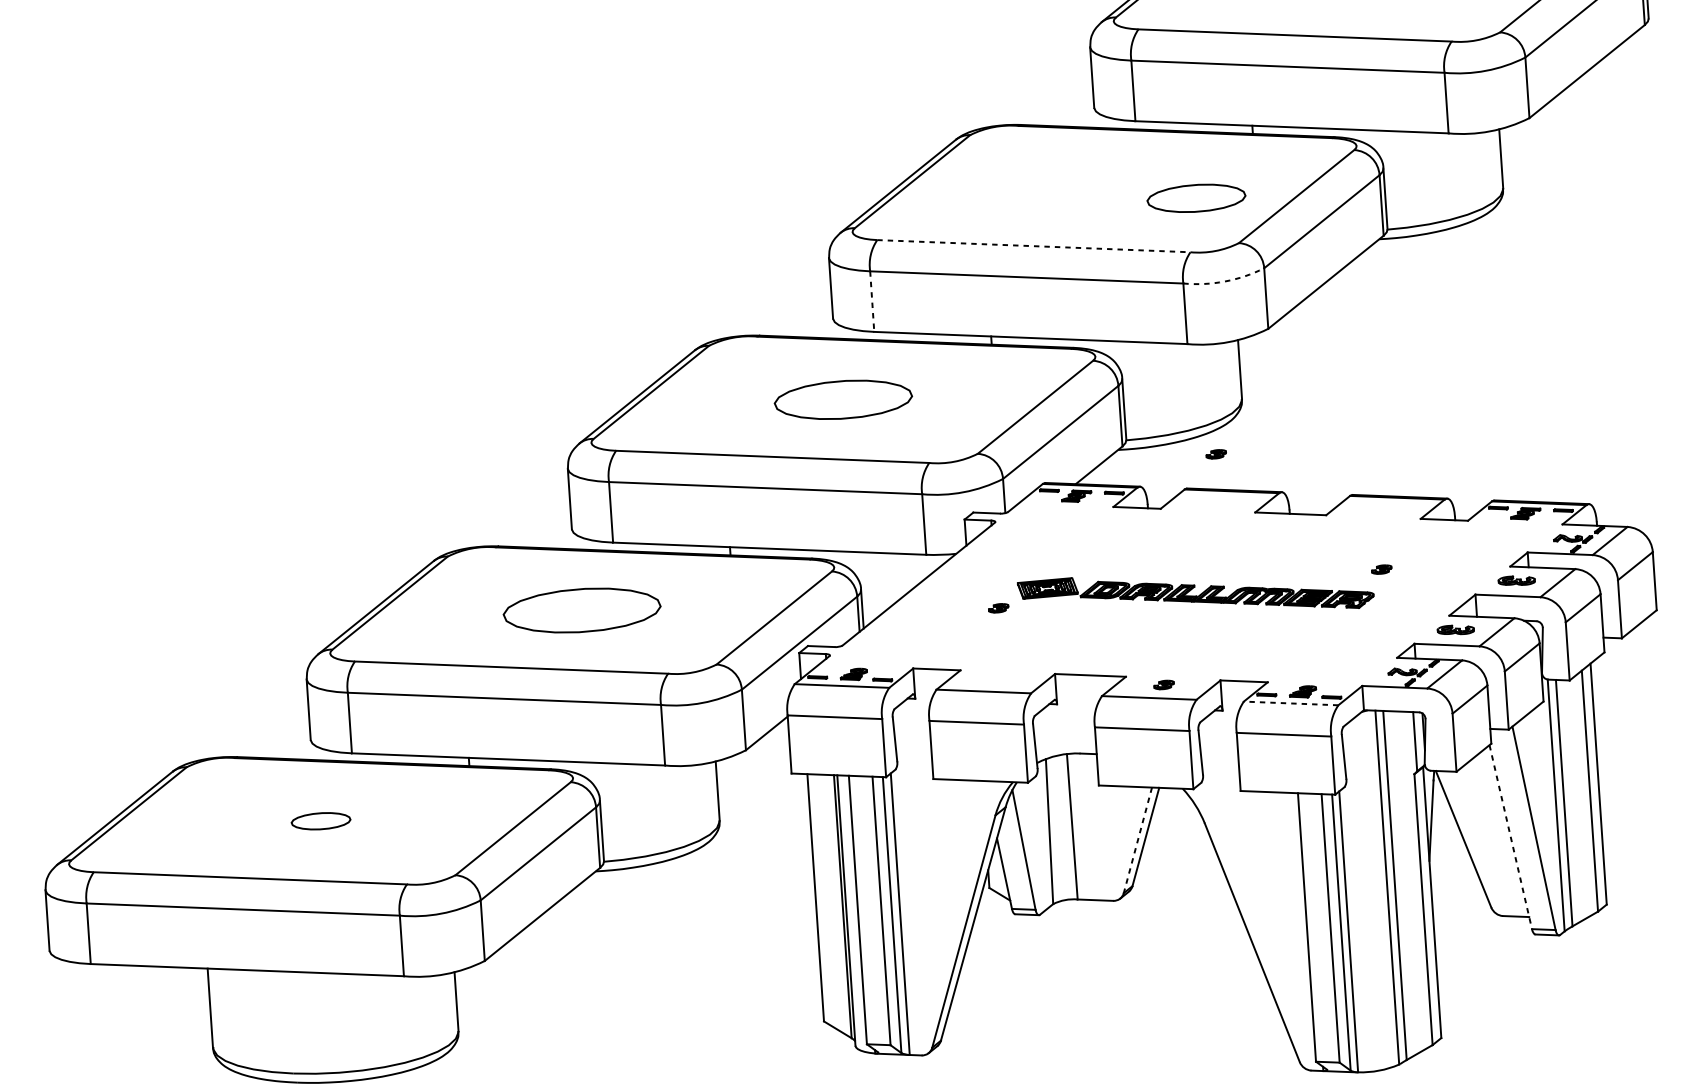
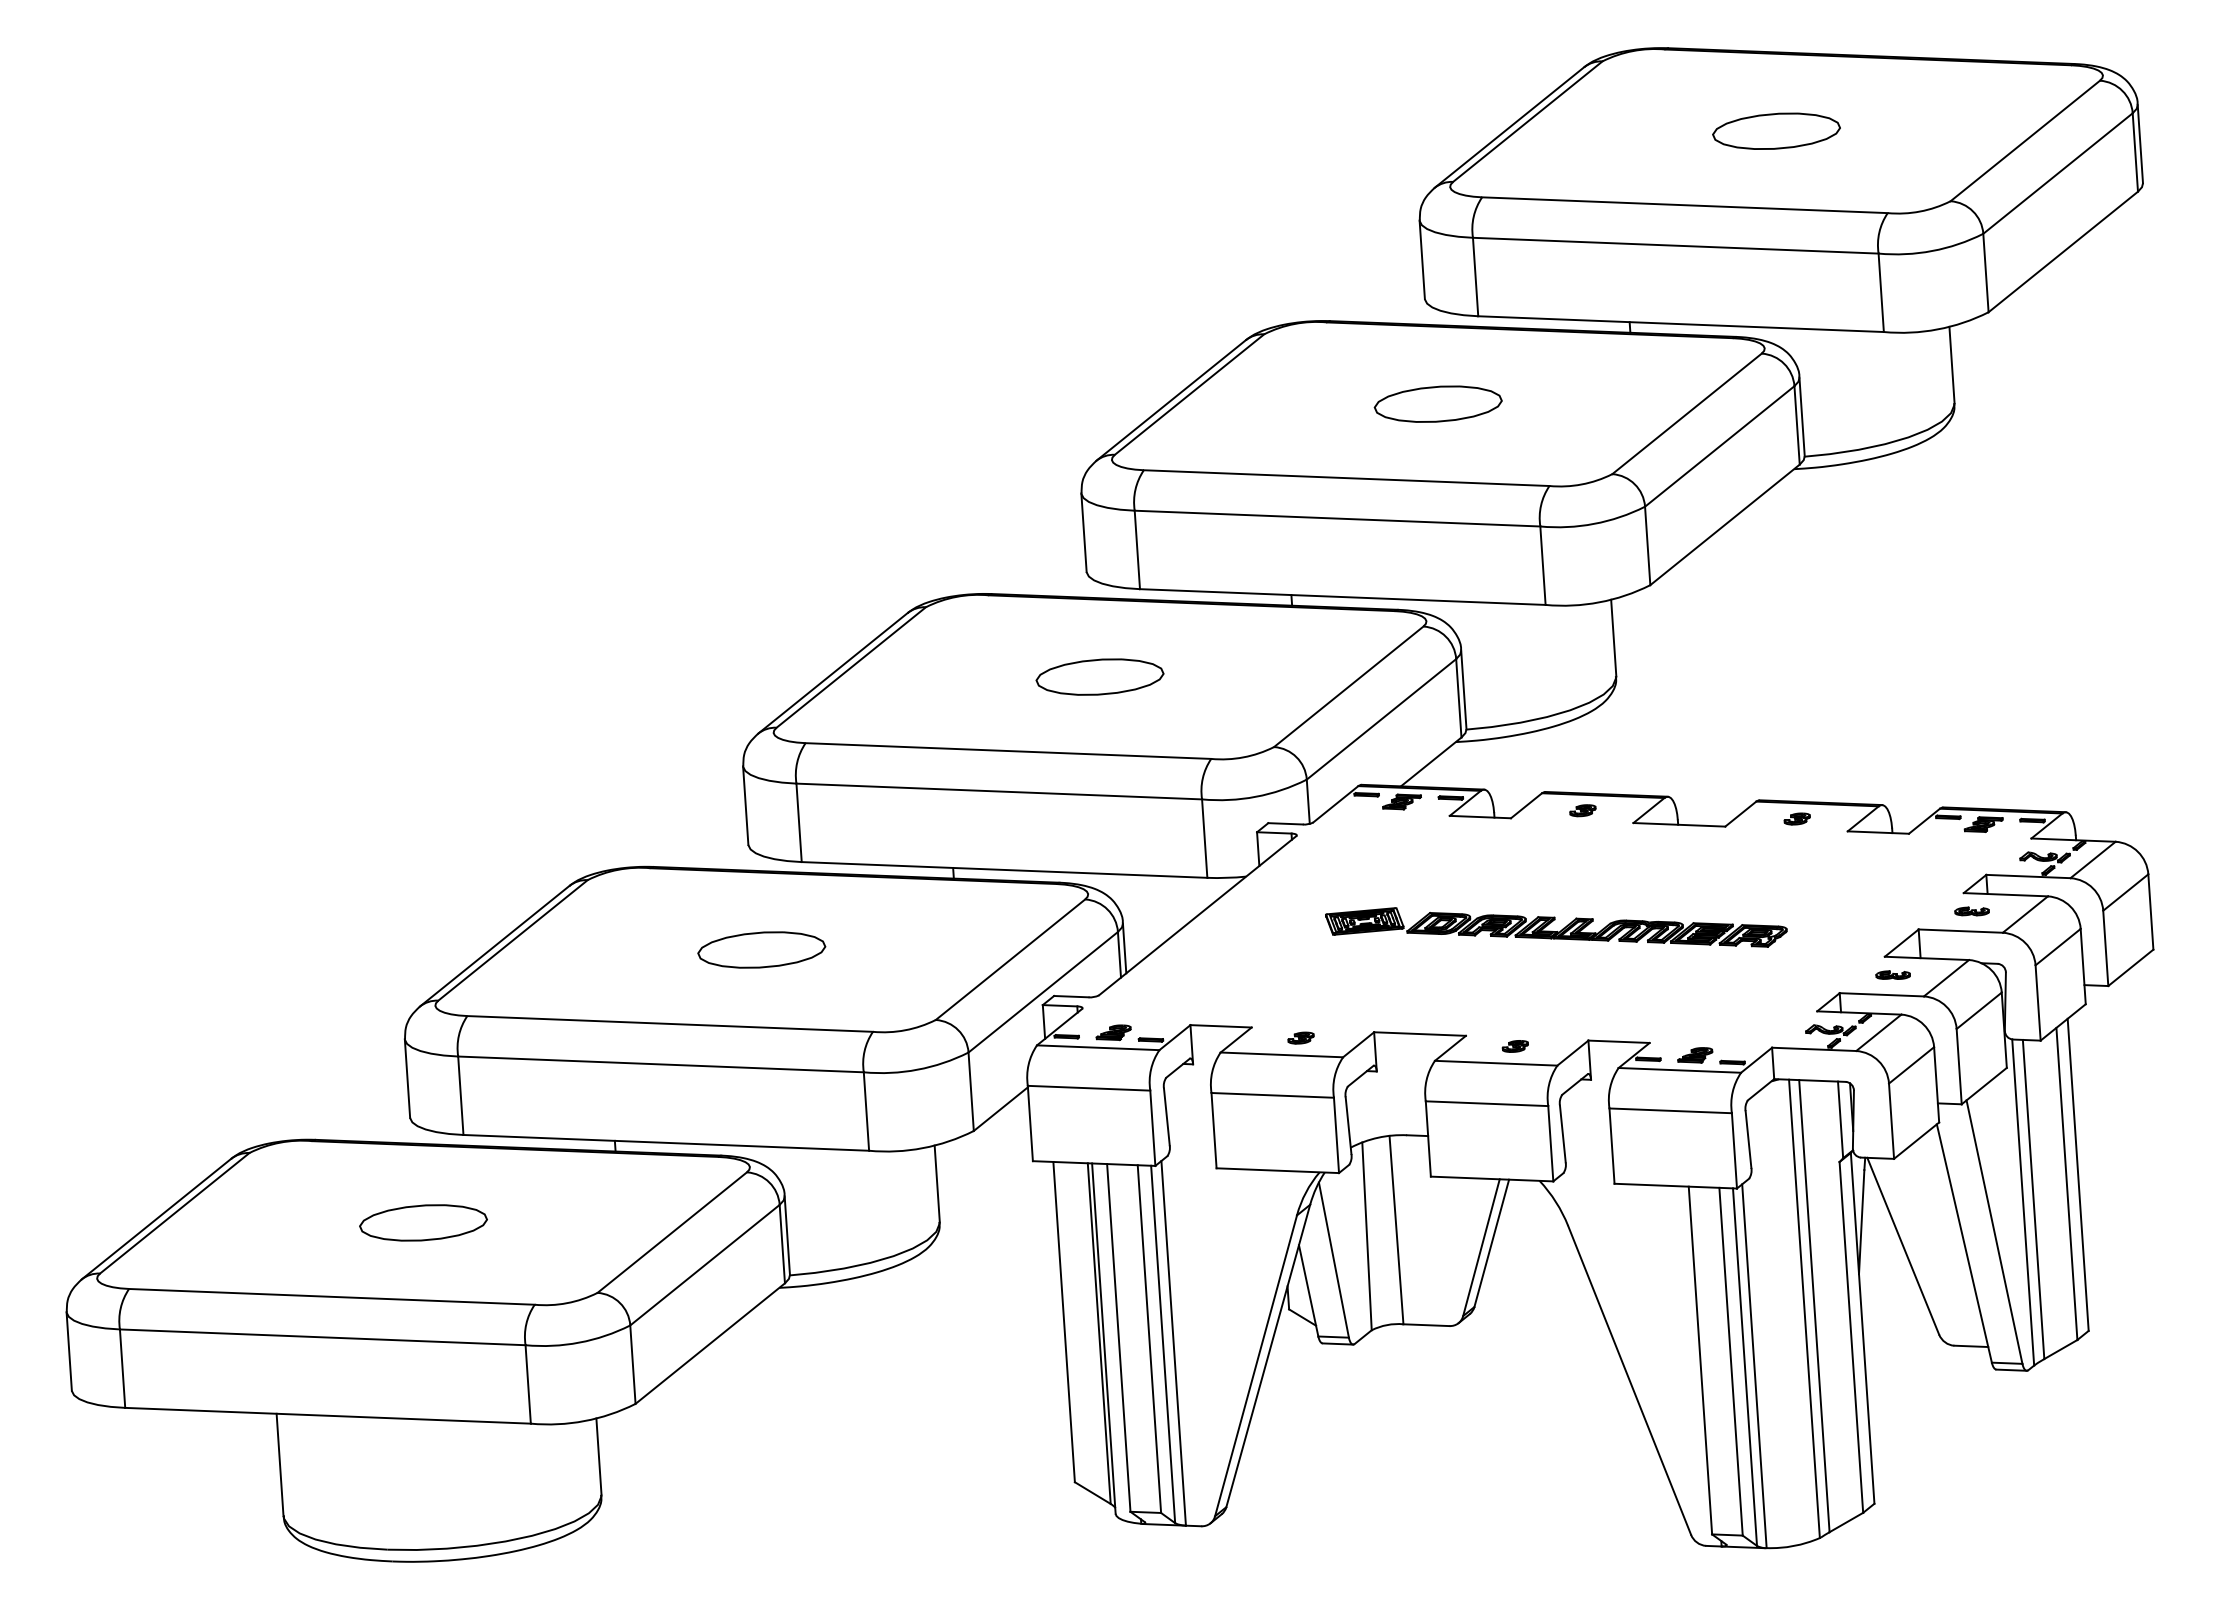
part: (1195, 197) -> (1437, 403), moved
line: (1033, 246) -> (1346, 478), dashed -> solid
arc: (1225, 281) -> (1594, 523), dashed -> solid
line: (872, 302) -> (1137, 550), dashed -> solid
part: (843, 399) -> (1099, 676), size x0.71
part: (1215, 454) -> (1582, 810), moved
part: (1381, 569) -> (1796, 818), moved
part: (1516, 580) -> (1971, 911), size x0.71
part: (998, 607) -> (1300, 1037), moved
part: (582, 610) -> (761, 949), size x0.62
part: (1455, 629) -> (1892, 974), size x0.71
line: (1290, 703) -> (1679, 1070), dashed -> solid
part: (321, 820) -> (423, 1222), size x1.67
line: (1510, 837) -> (1964, 1244), dashed -> solid
line: (1137, 840) -> (1481, 1247), dashed -> solid

